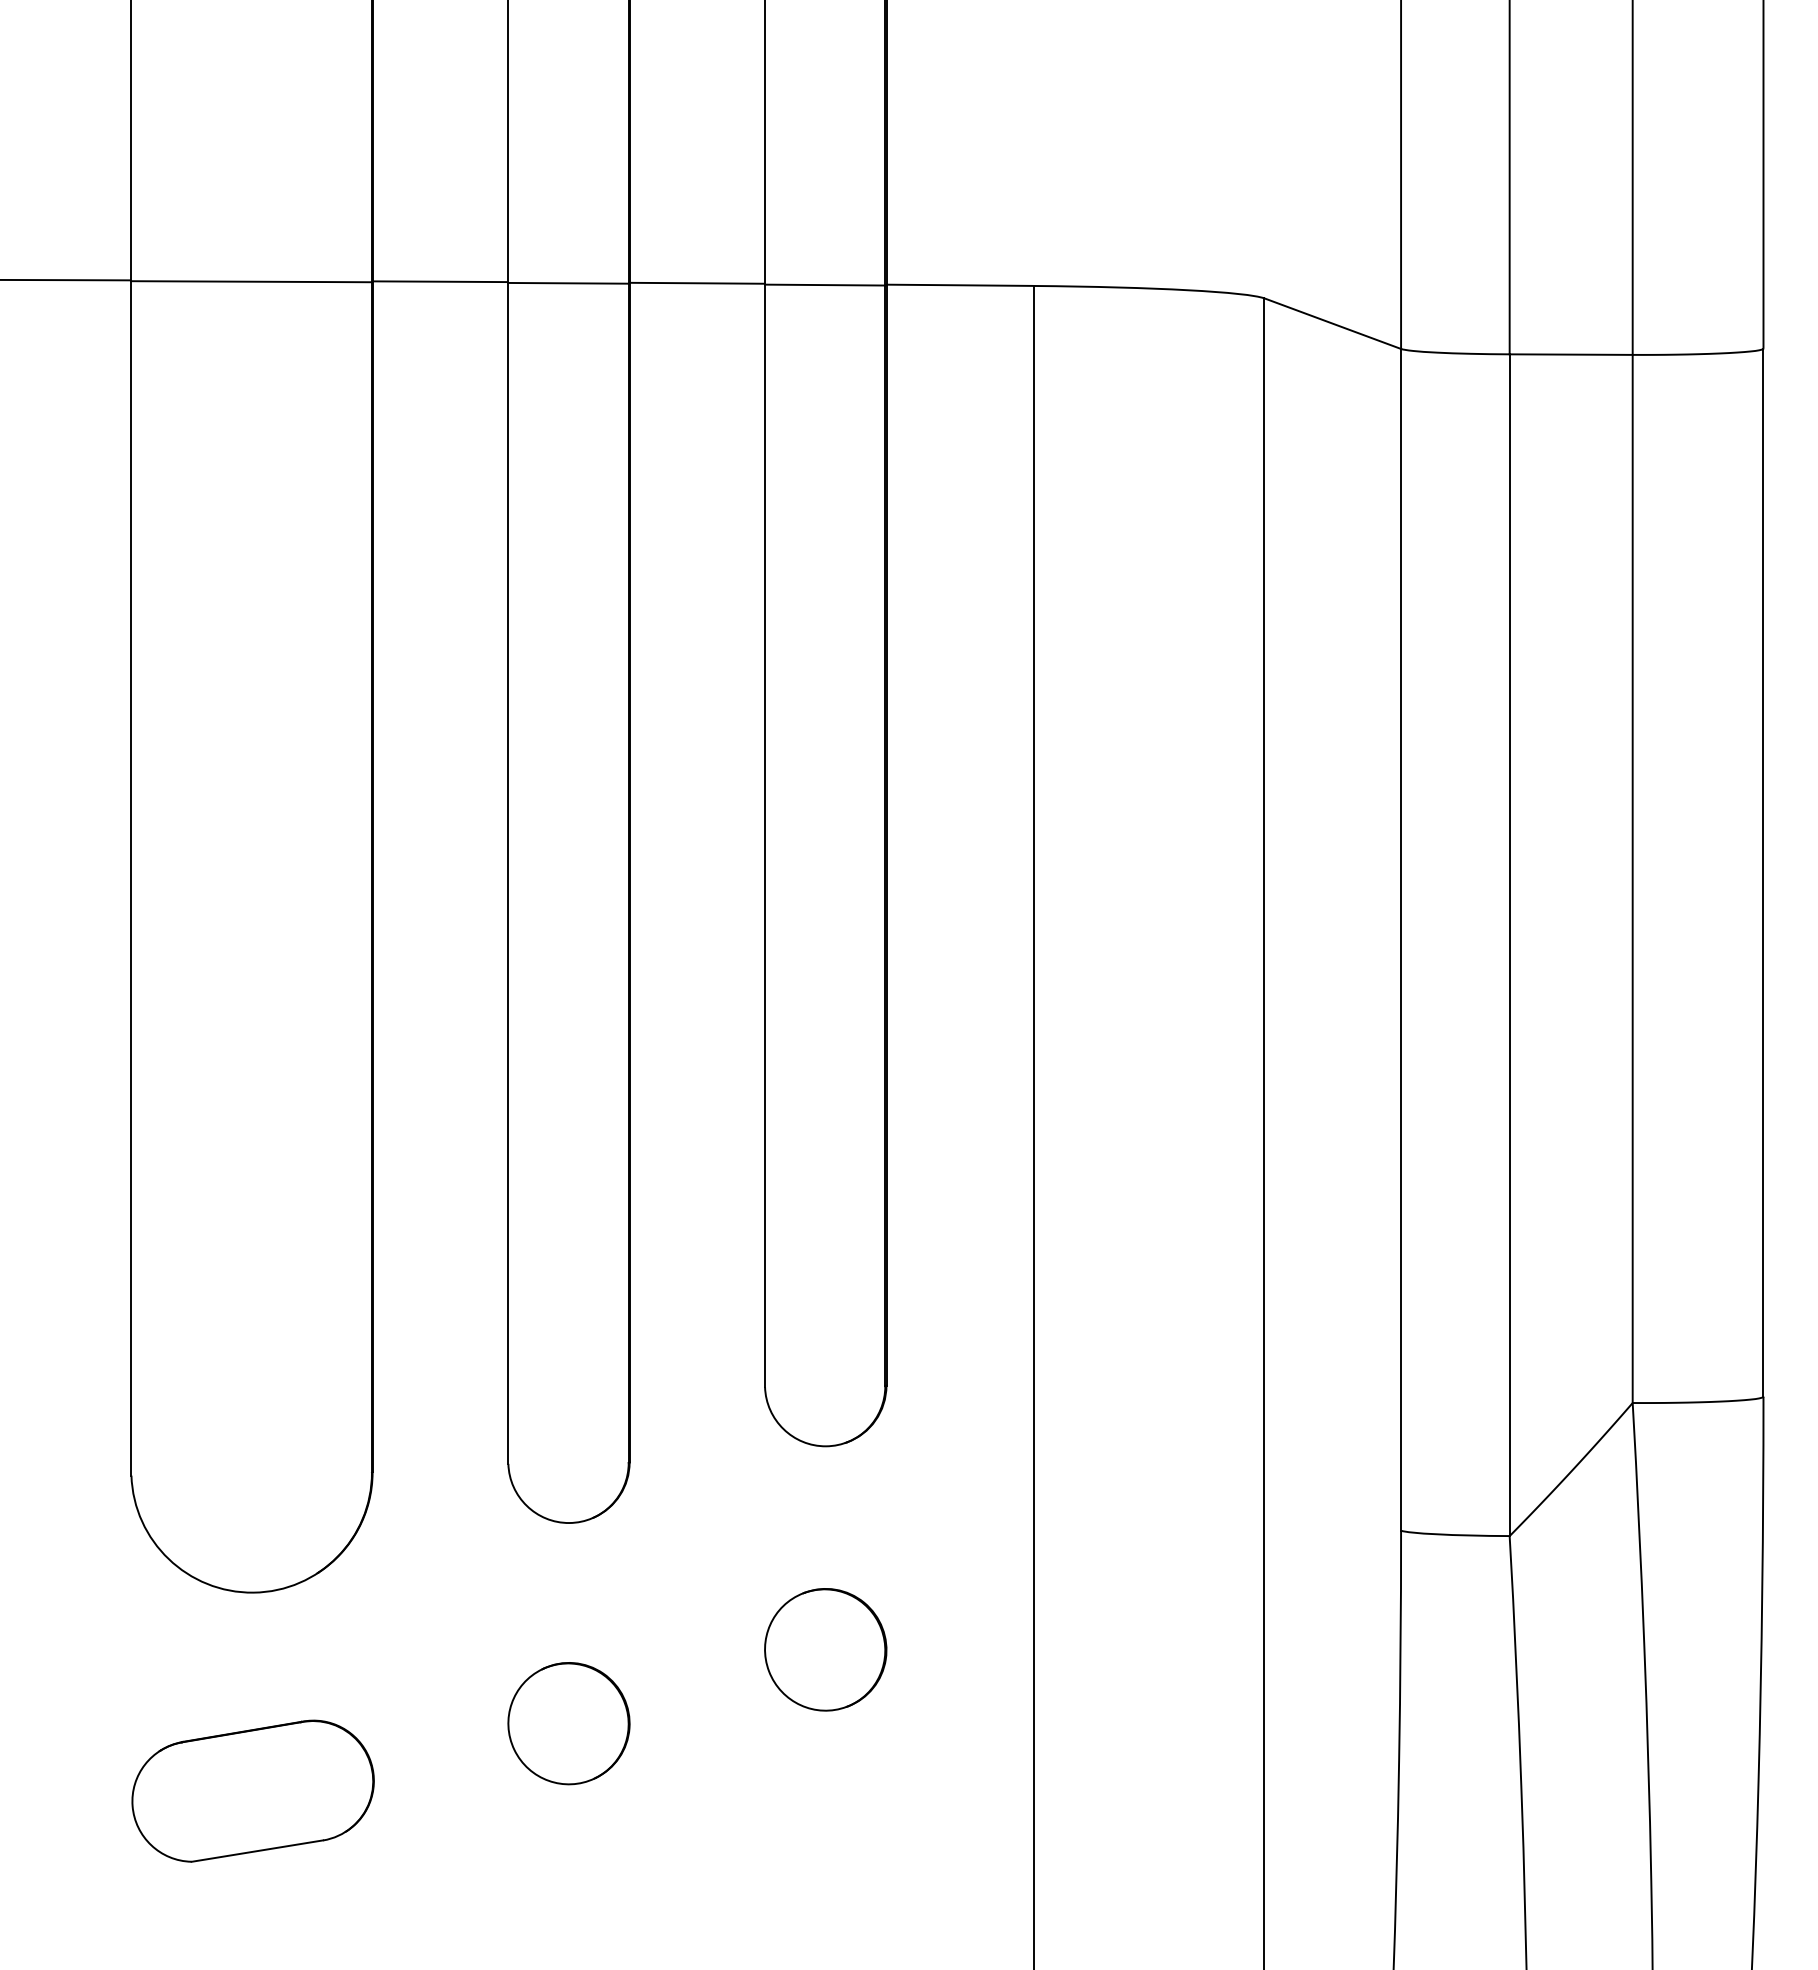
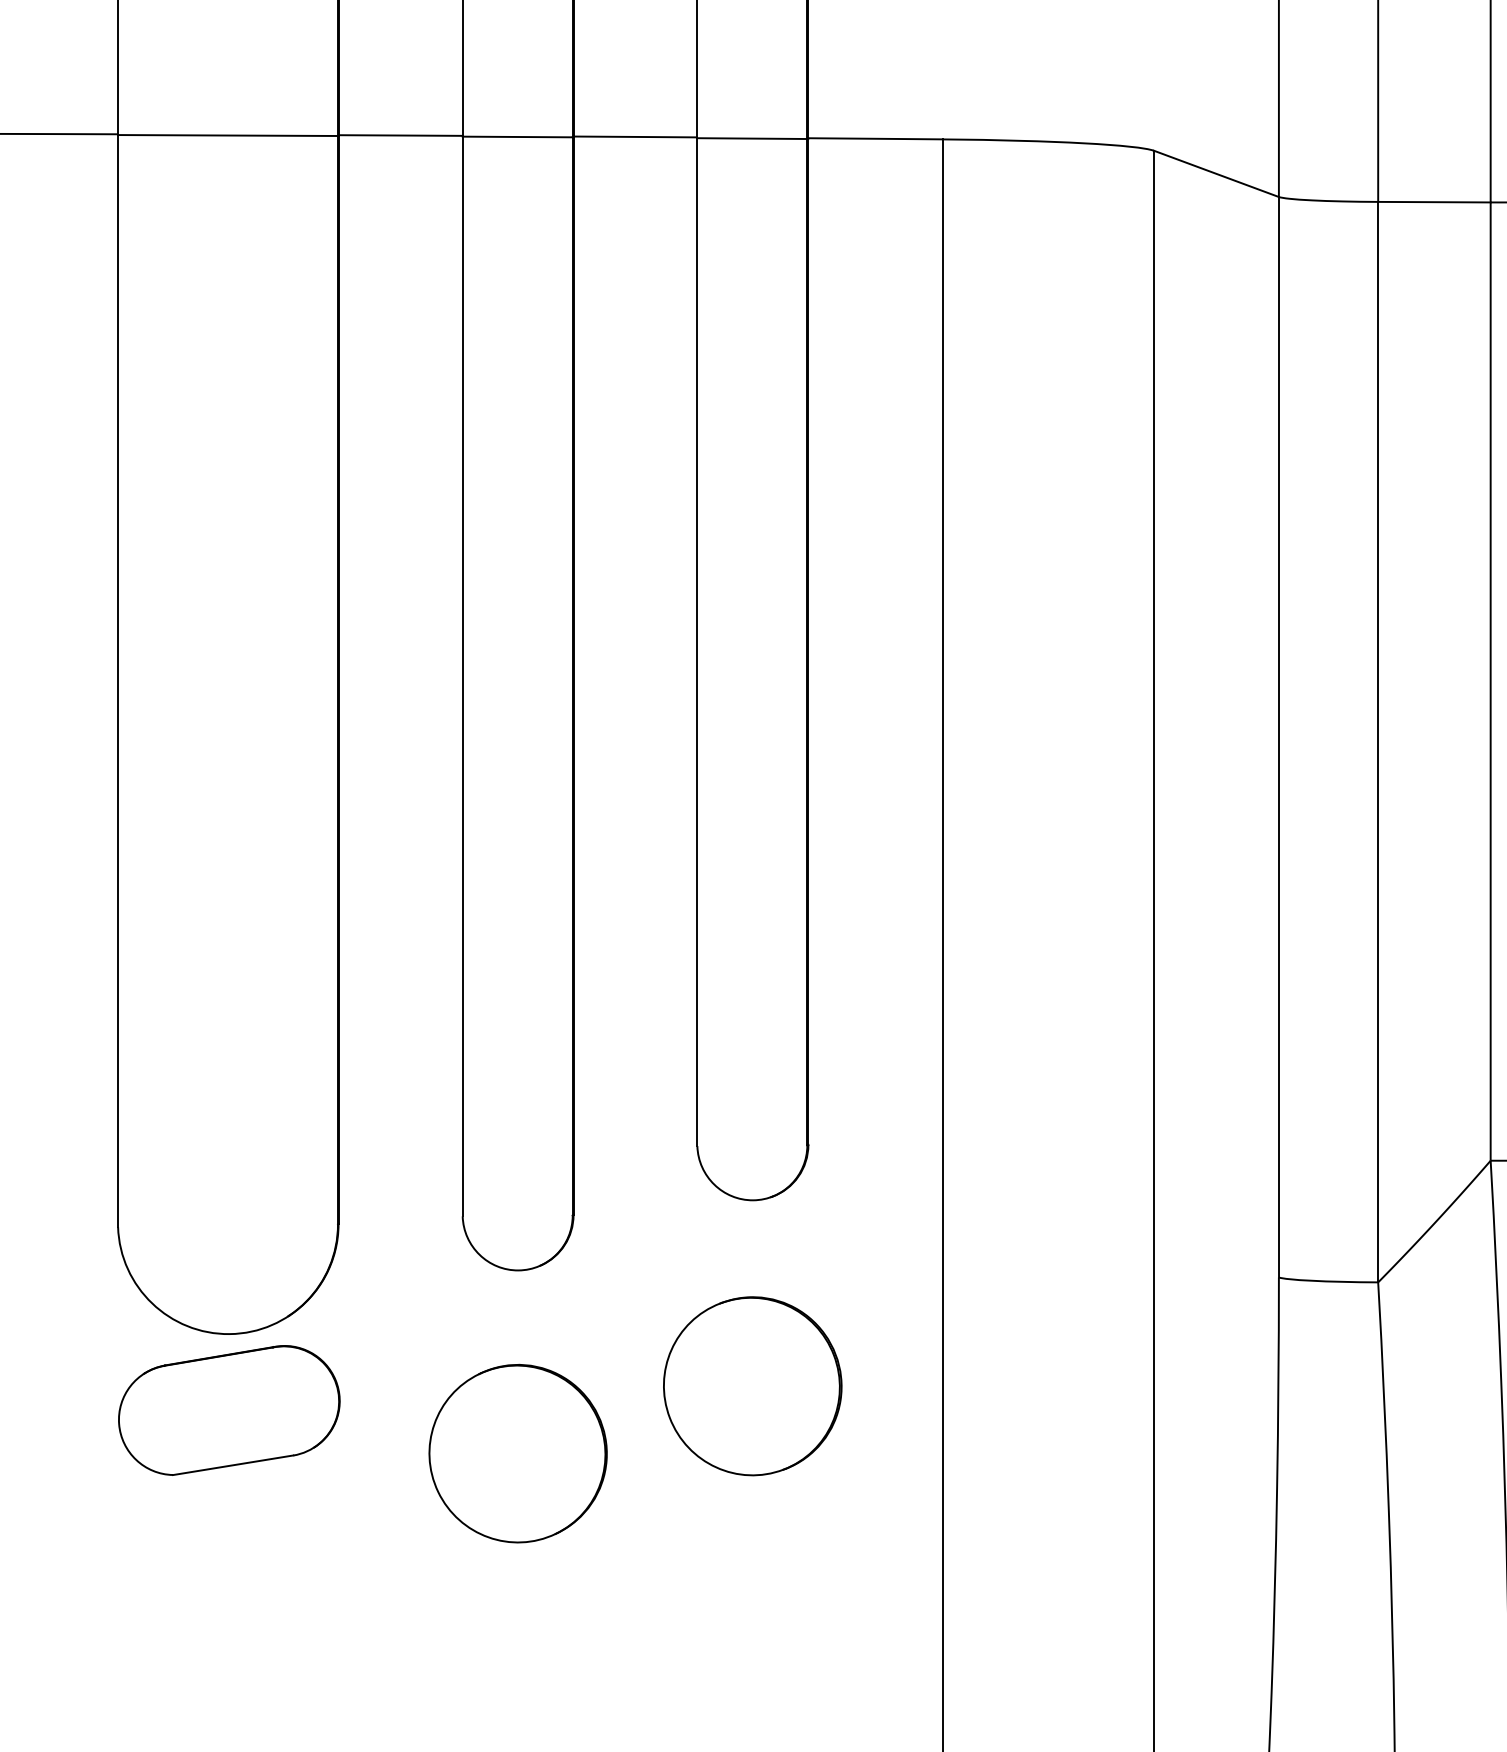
part: (825, 1649) -> (752, 1386), size x1.6
part: (568, 1723) -> (517, 1453), size x1.6
part: (252, 1790) -> (228, 1409), moved

